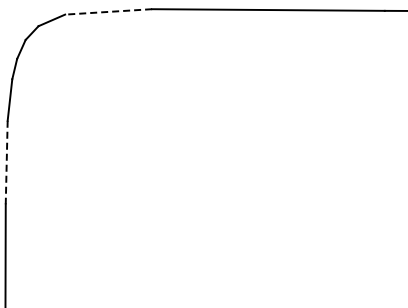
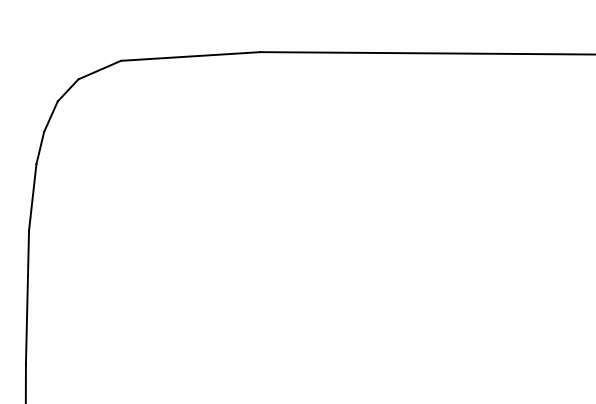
line: (108, 11) -> (190, 55), dashed -> solid
line: (6, 162) -> (27, 297), dashed -> solid

